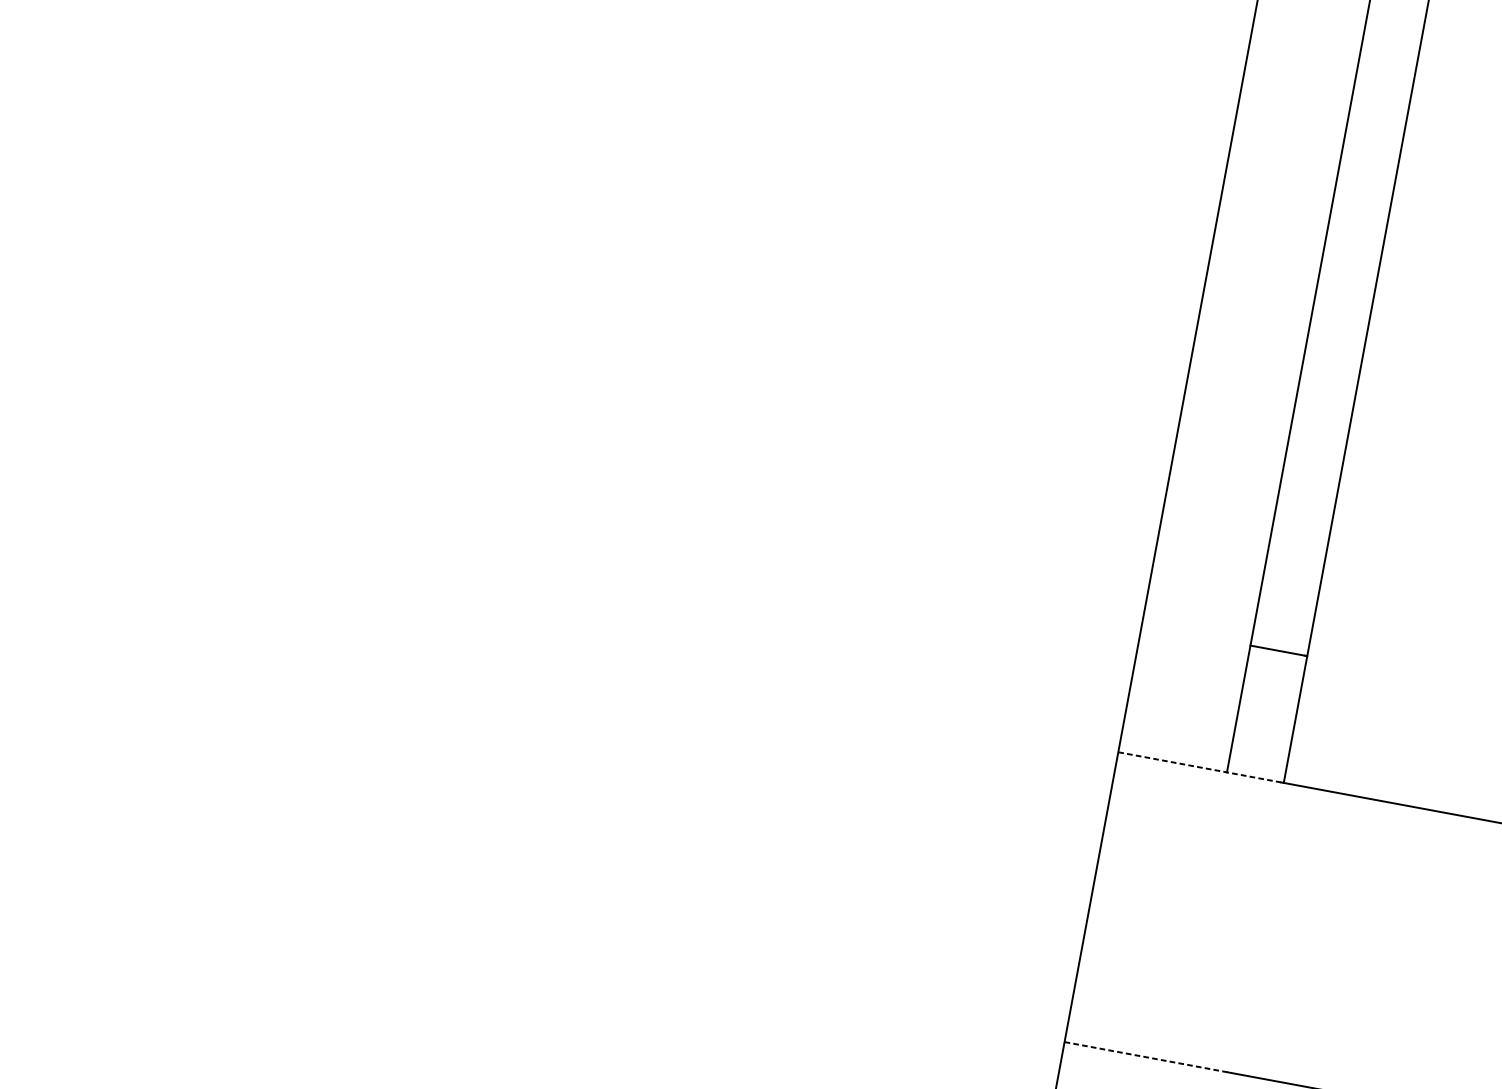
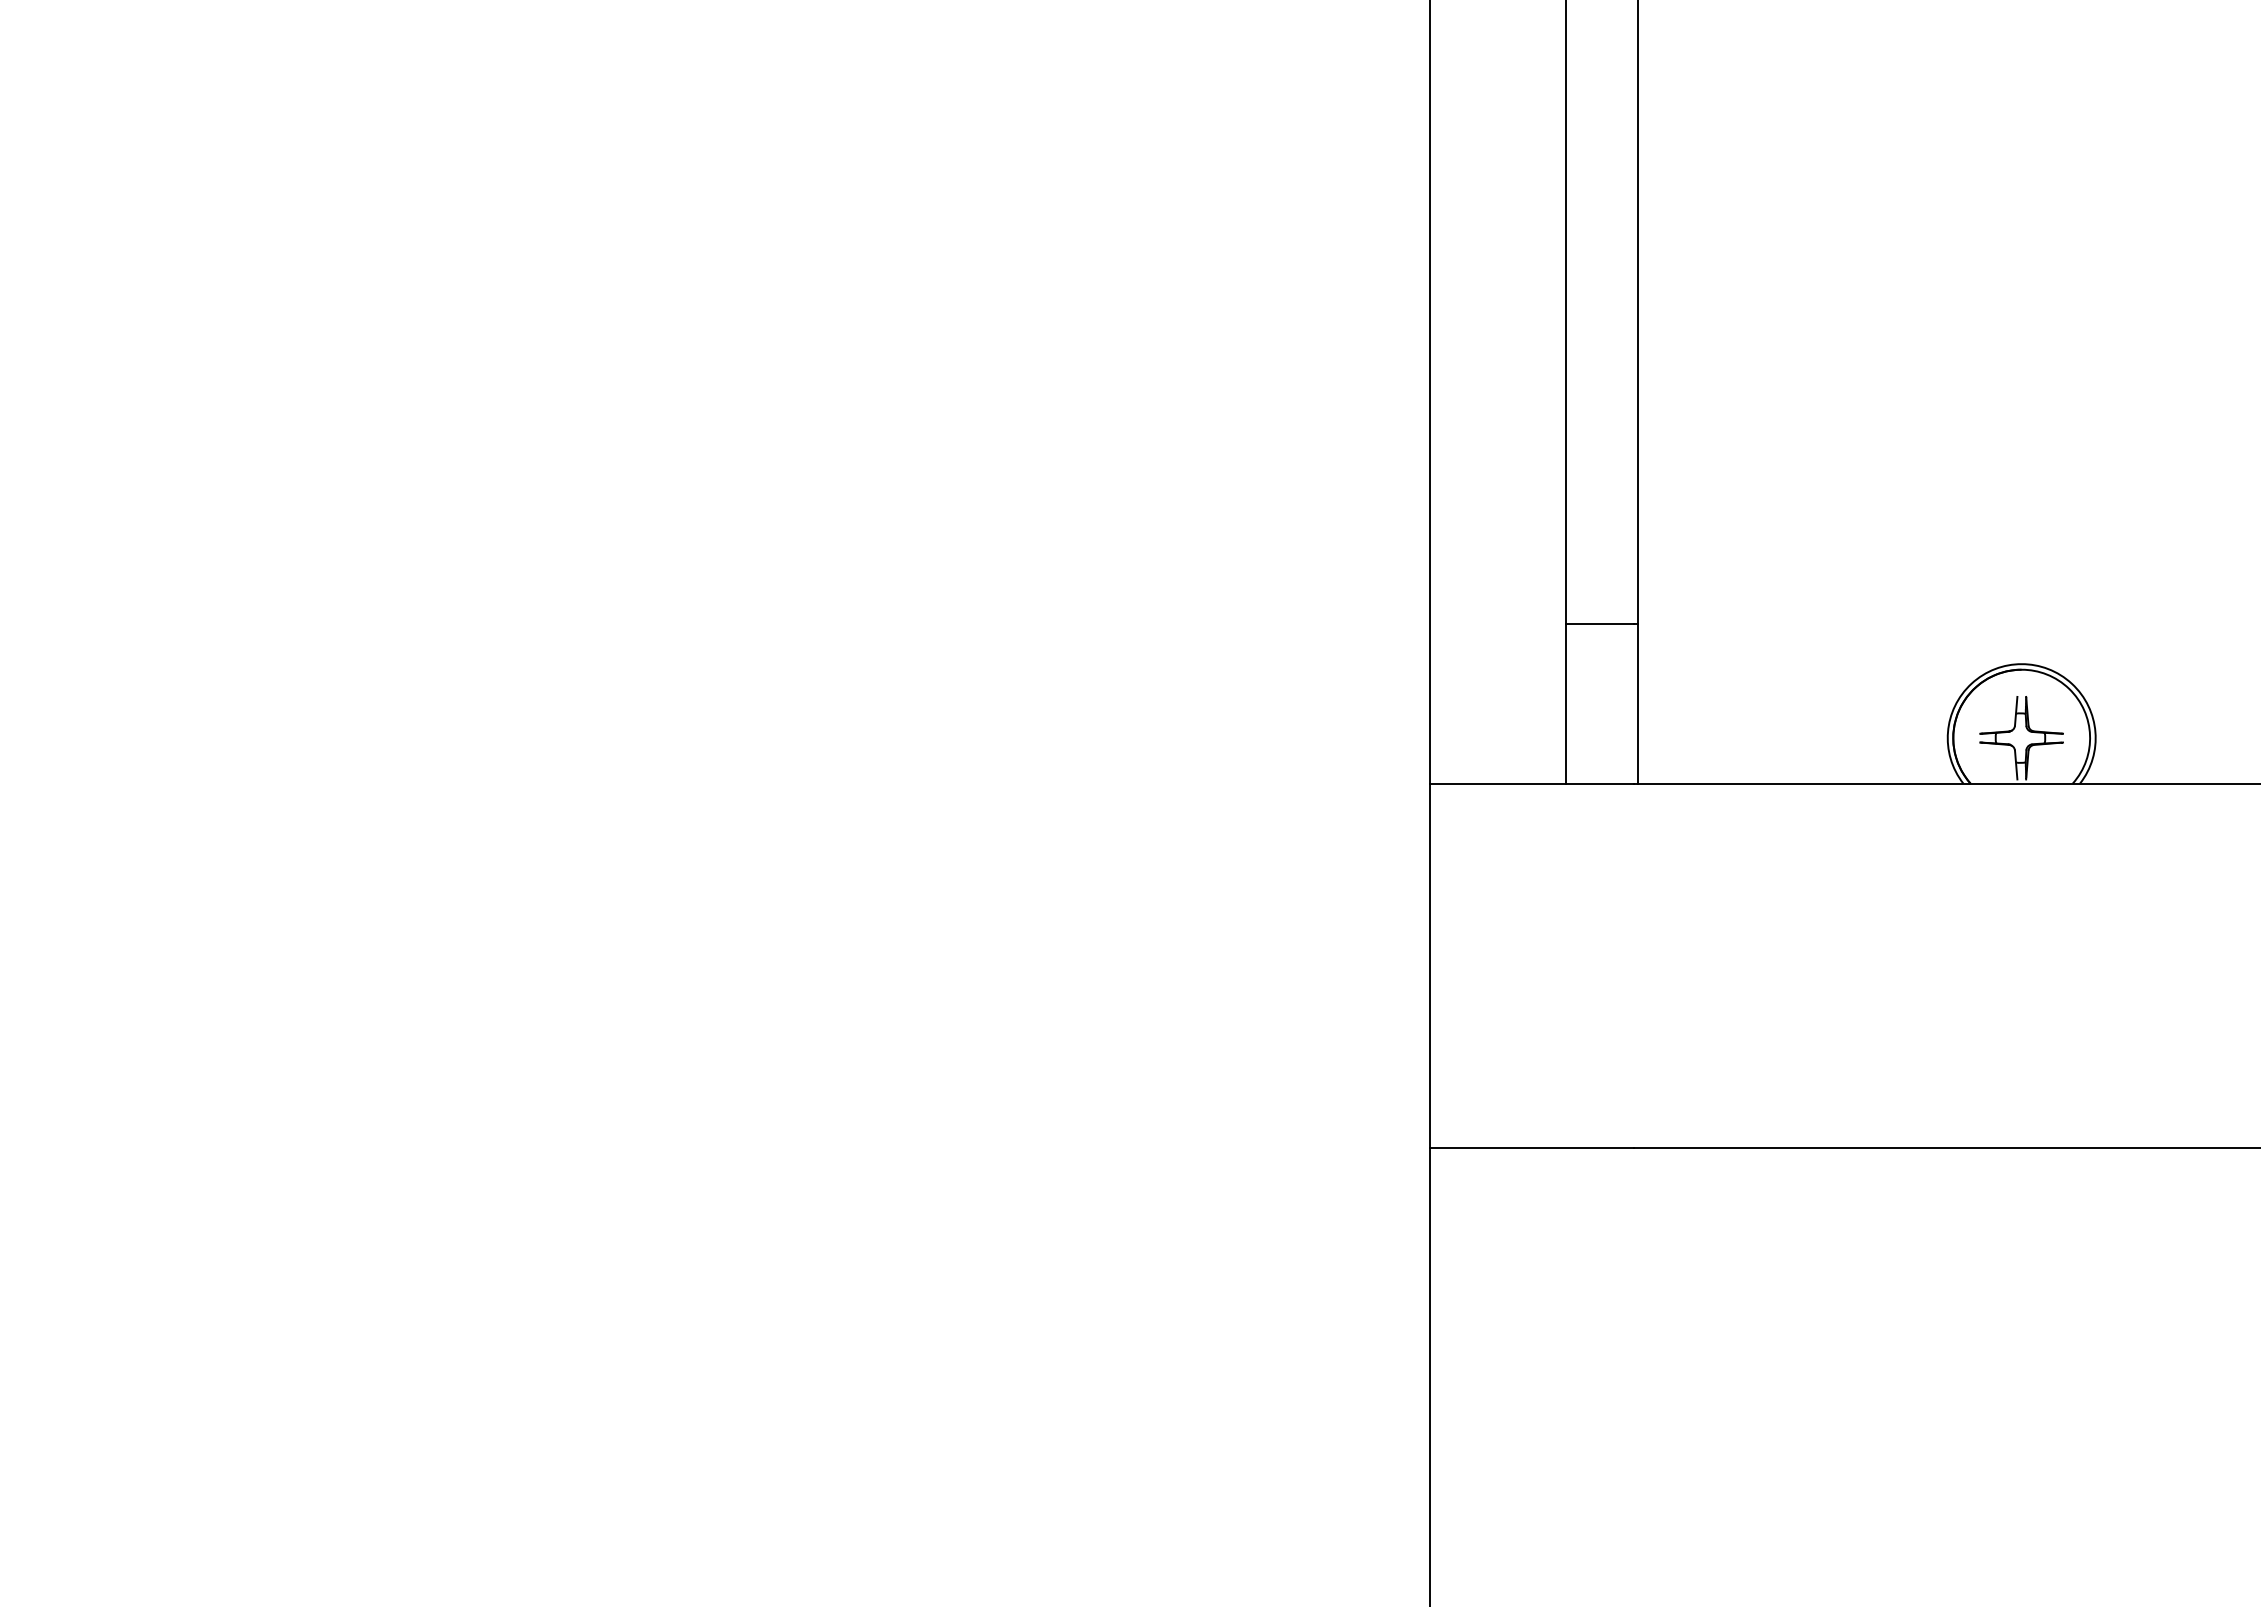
line: (1200, 767) -> (1532, 783), dashed -> solid
line: (1146, 1057) -> (1532, 1147), dashed -> solid

